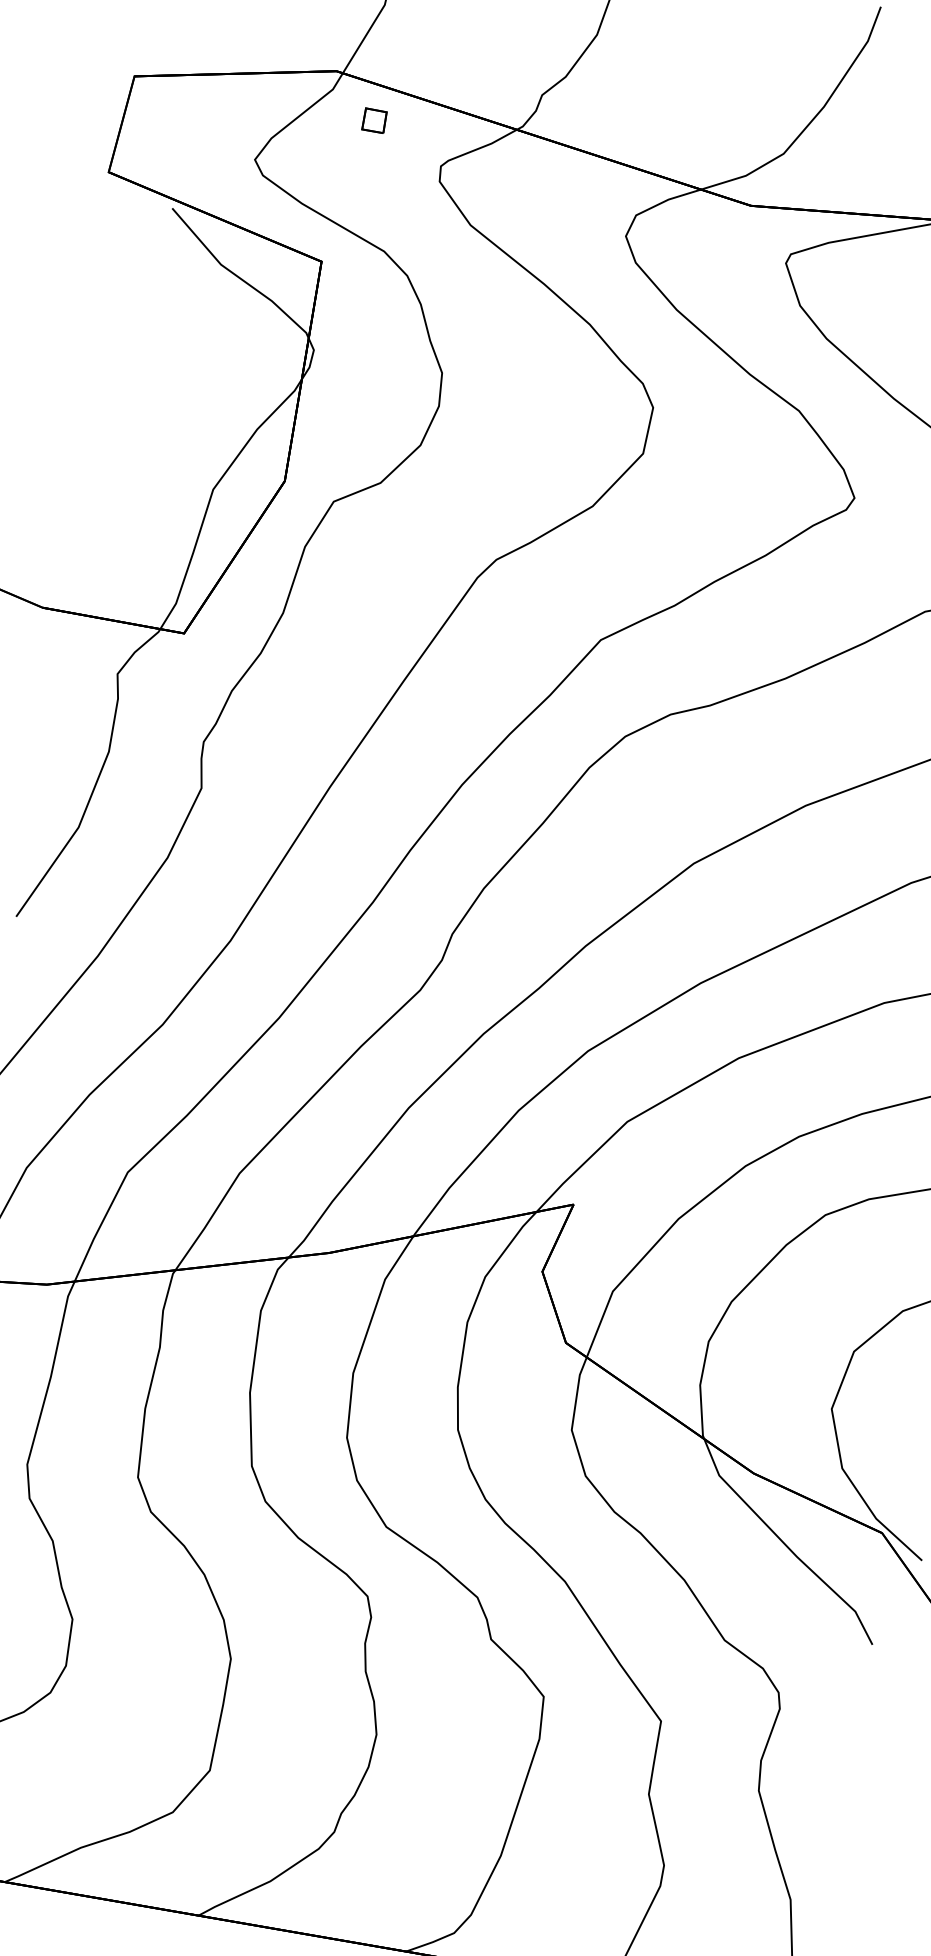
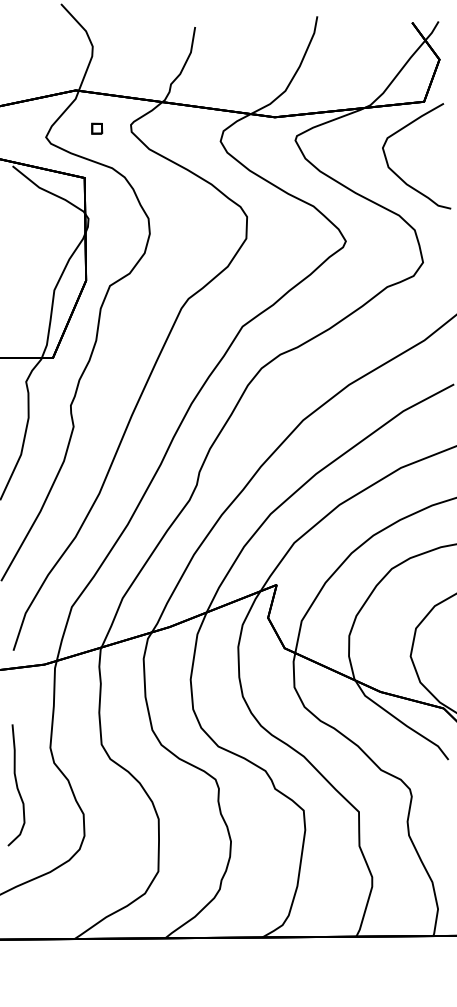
part: (375, 120) -> (97, 128), moved

